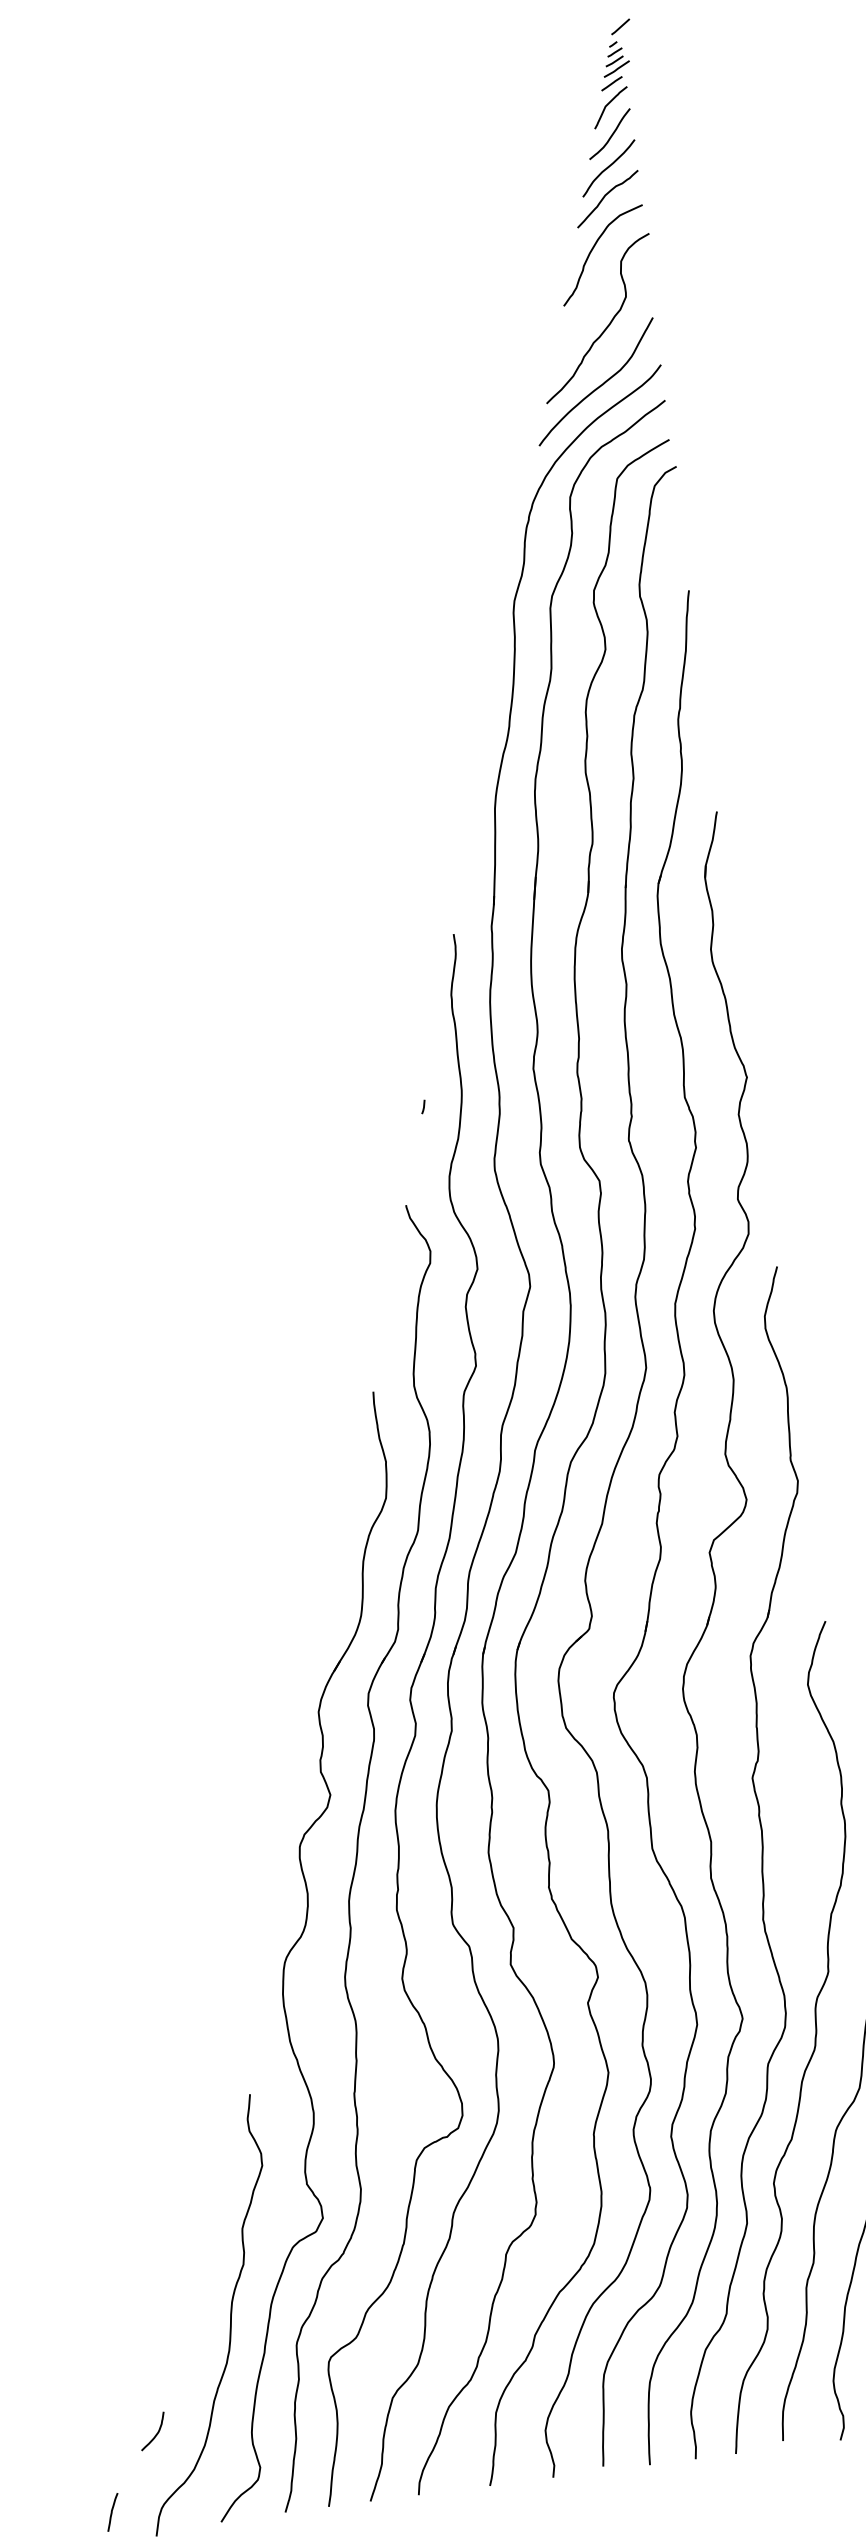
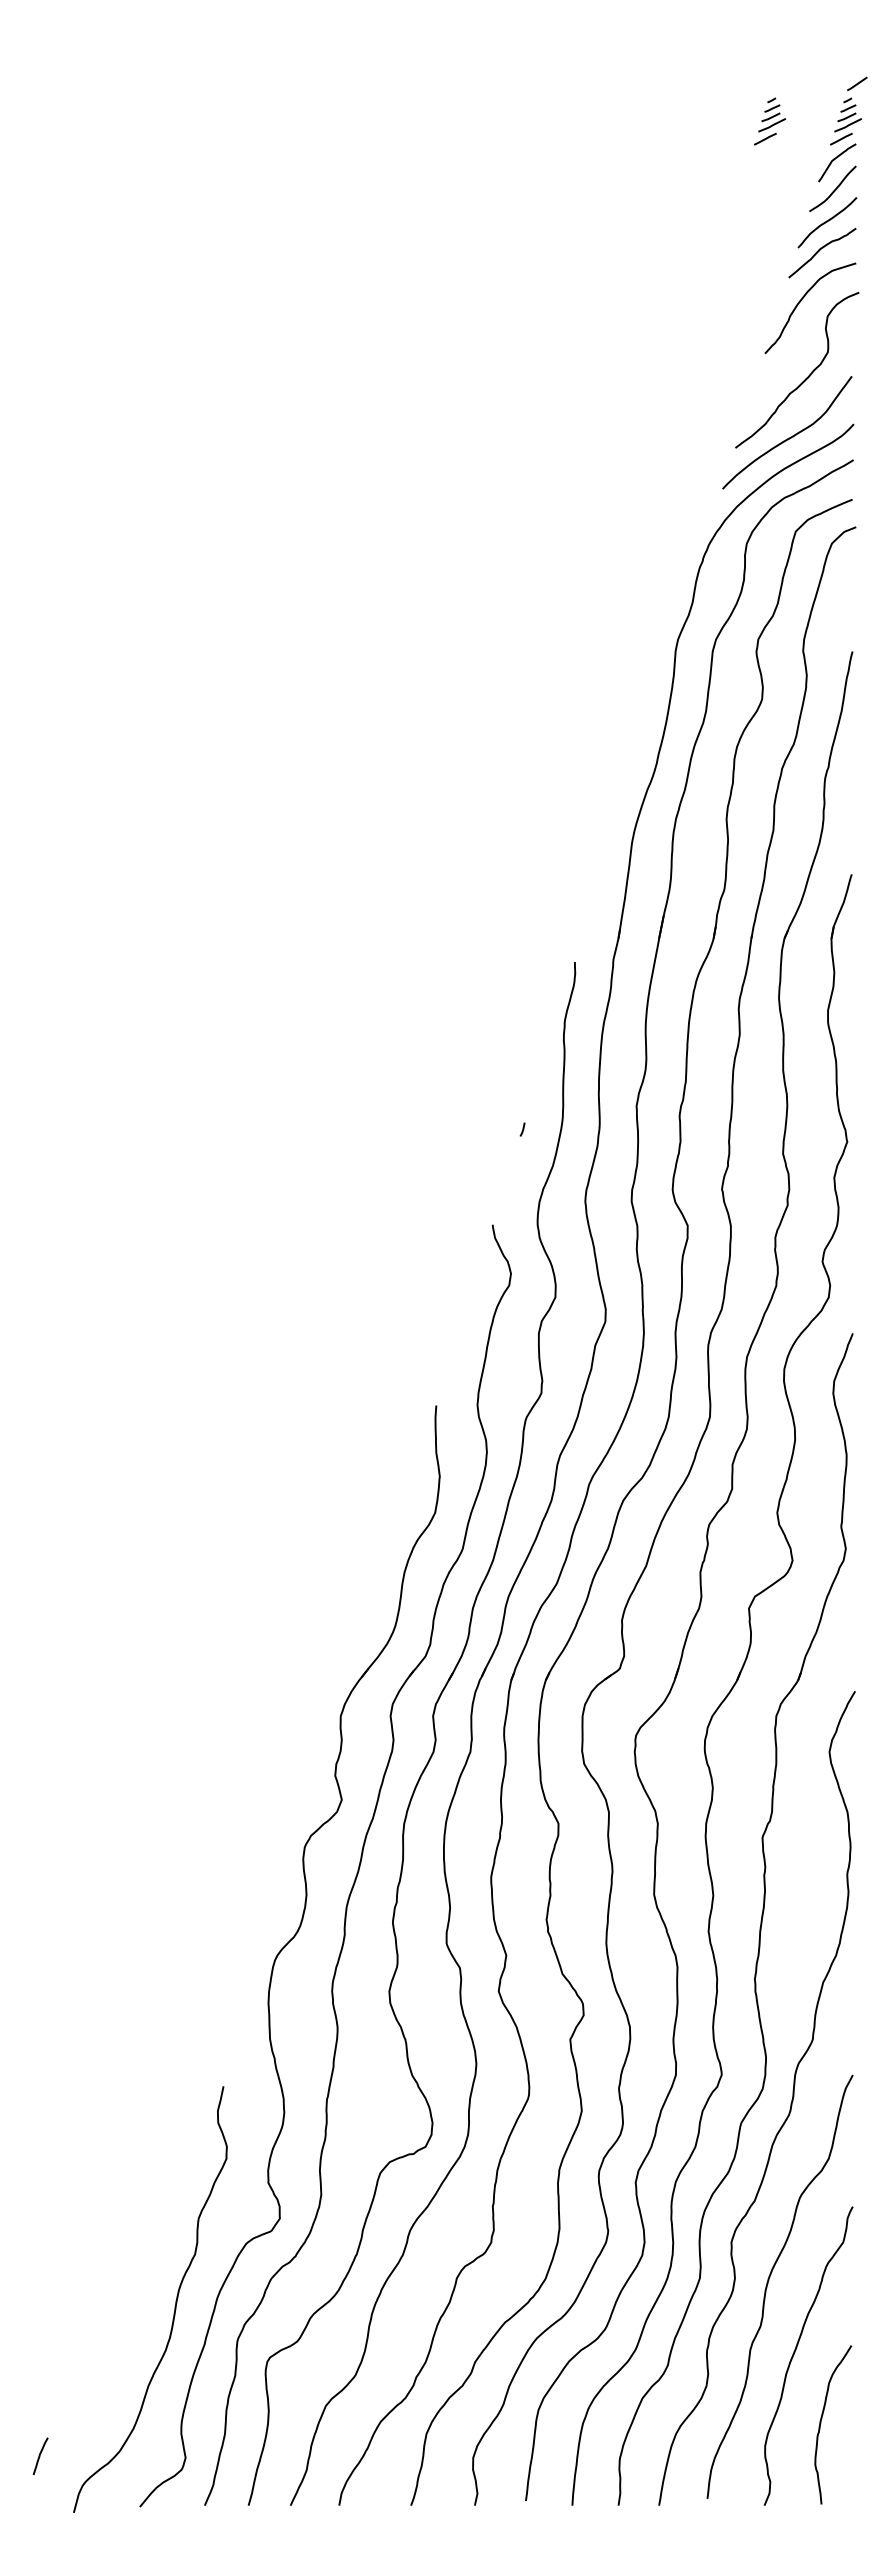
part: (538, 75) -> (769, 121), added
curve: (156, 2434) -> (86, 2411), removed
curve: (112, 2511) -> (40, 2455), moved

